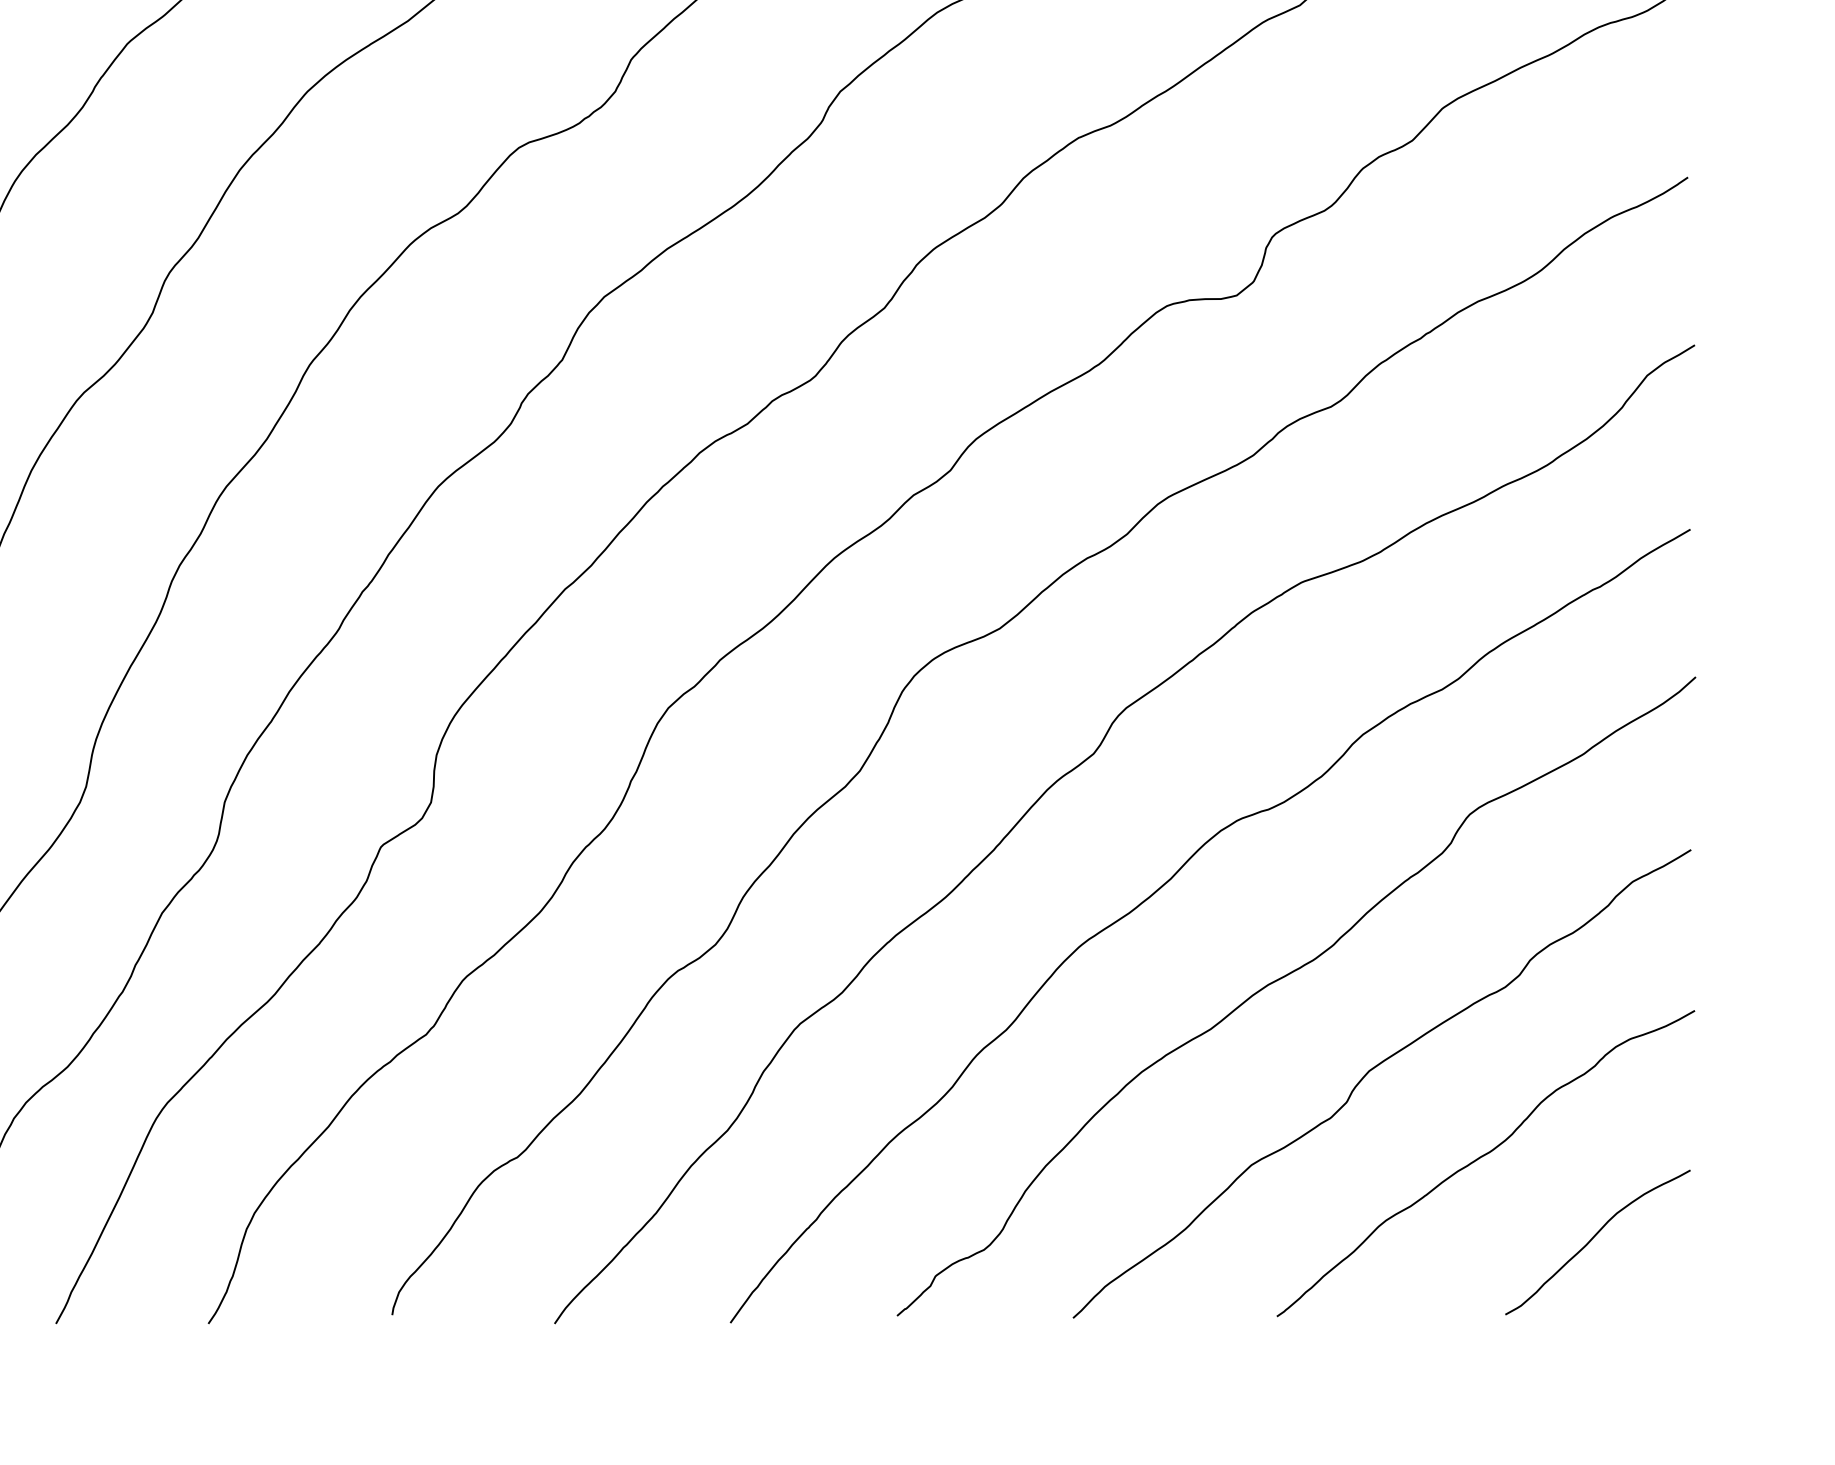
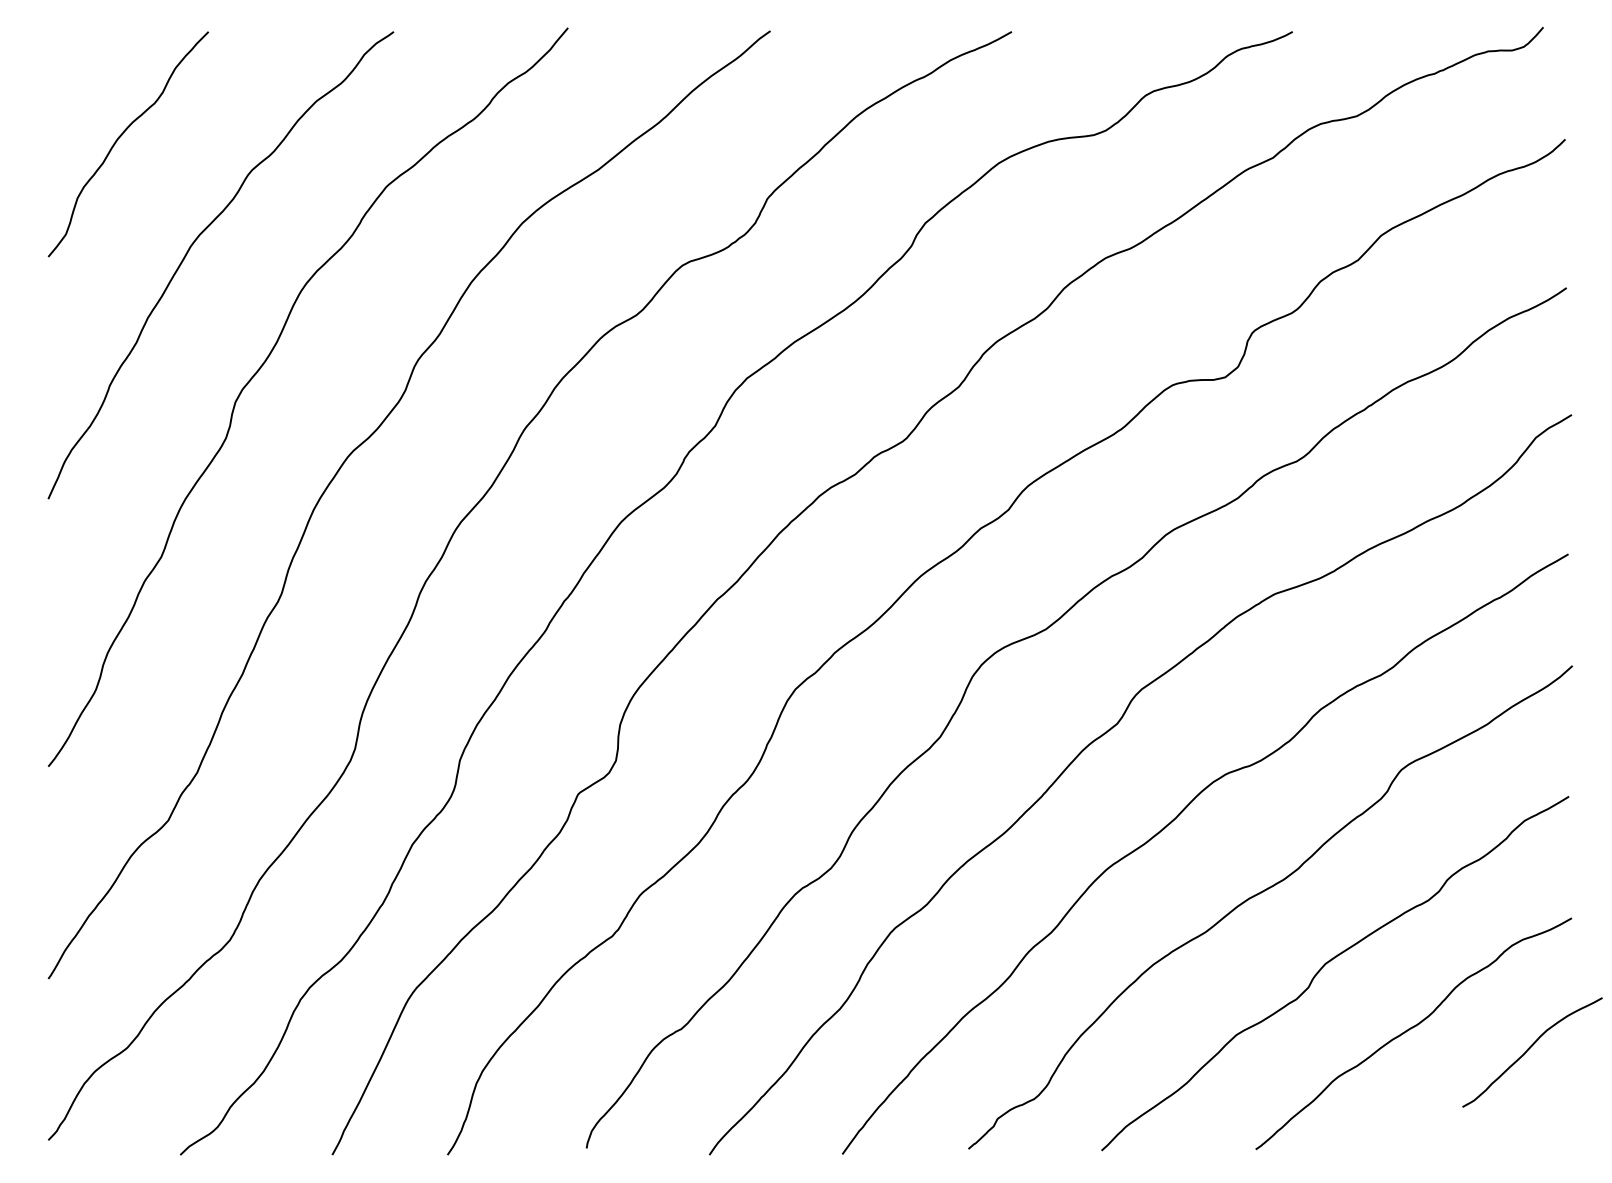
curve: (1593, 1238) -> (1529, 1049), moved

